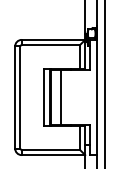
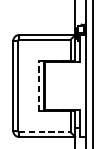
line: (43, 97) -> (38, 85), solid -> dashed
line: (60, 97) -> (53, 85), removed
line: (51, 149) -> (45, 131), solid -> dashed

